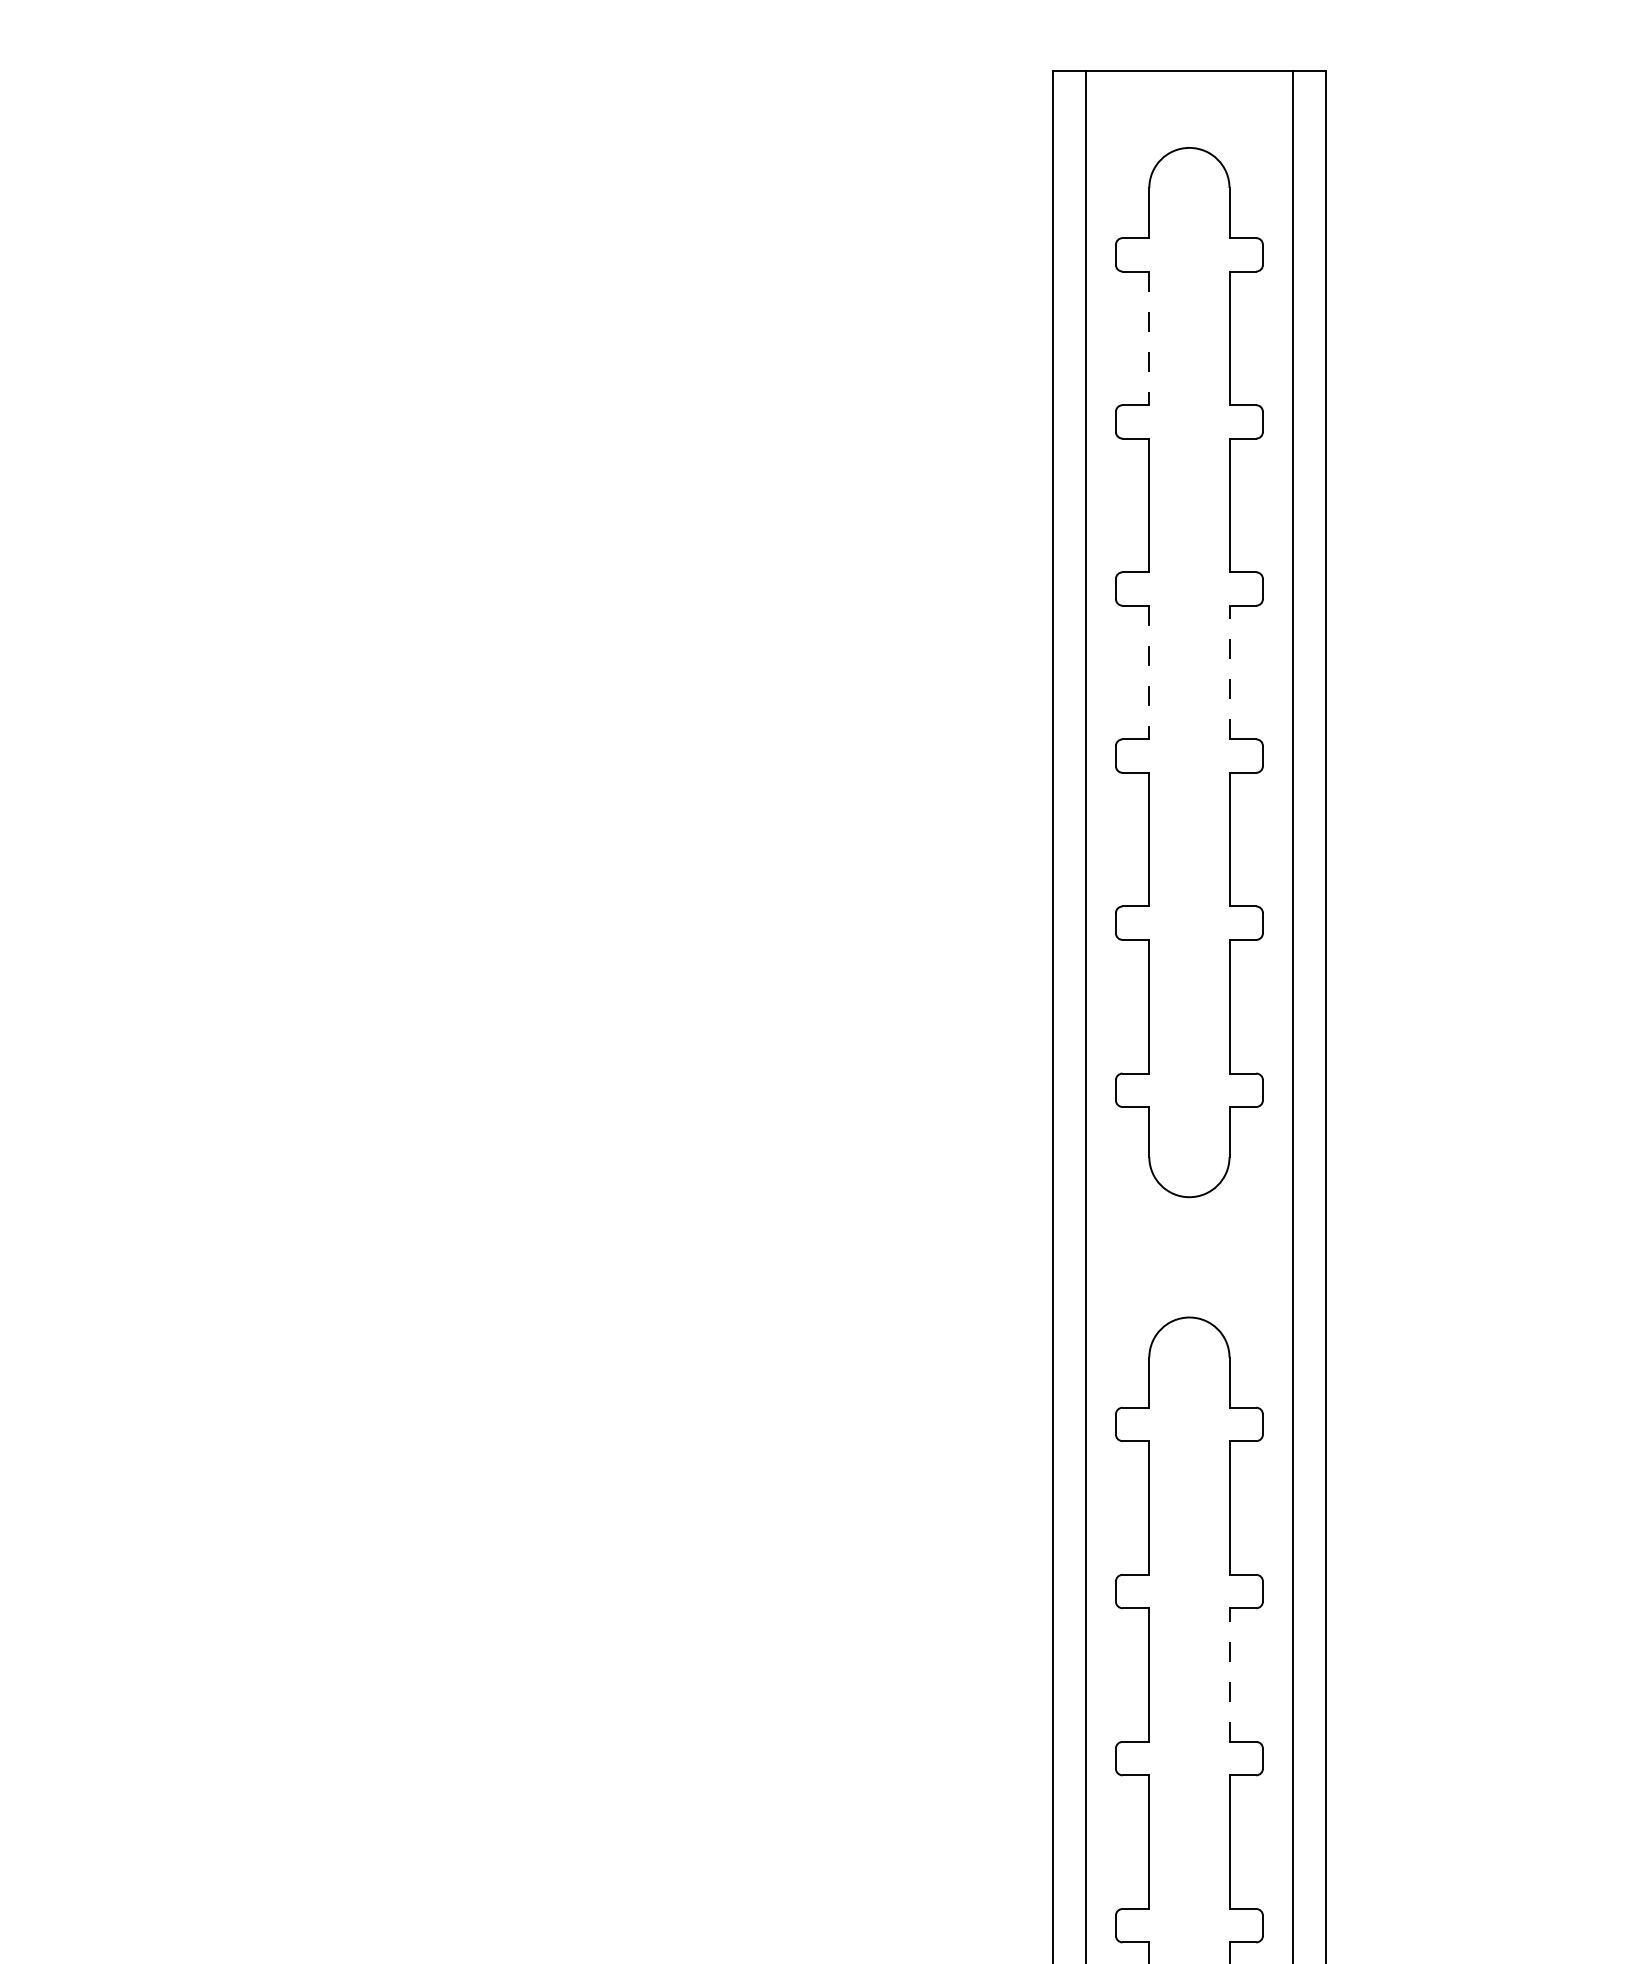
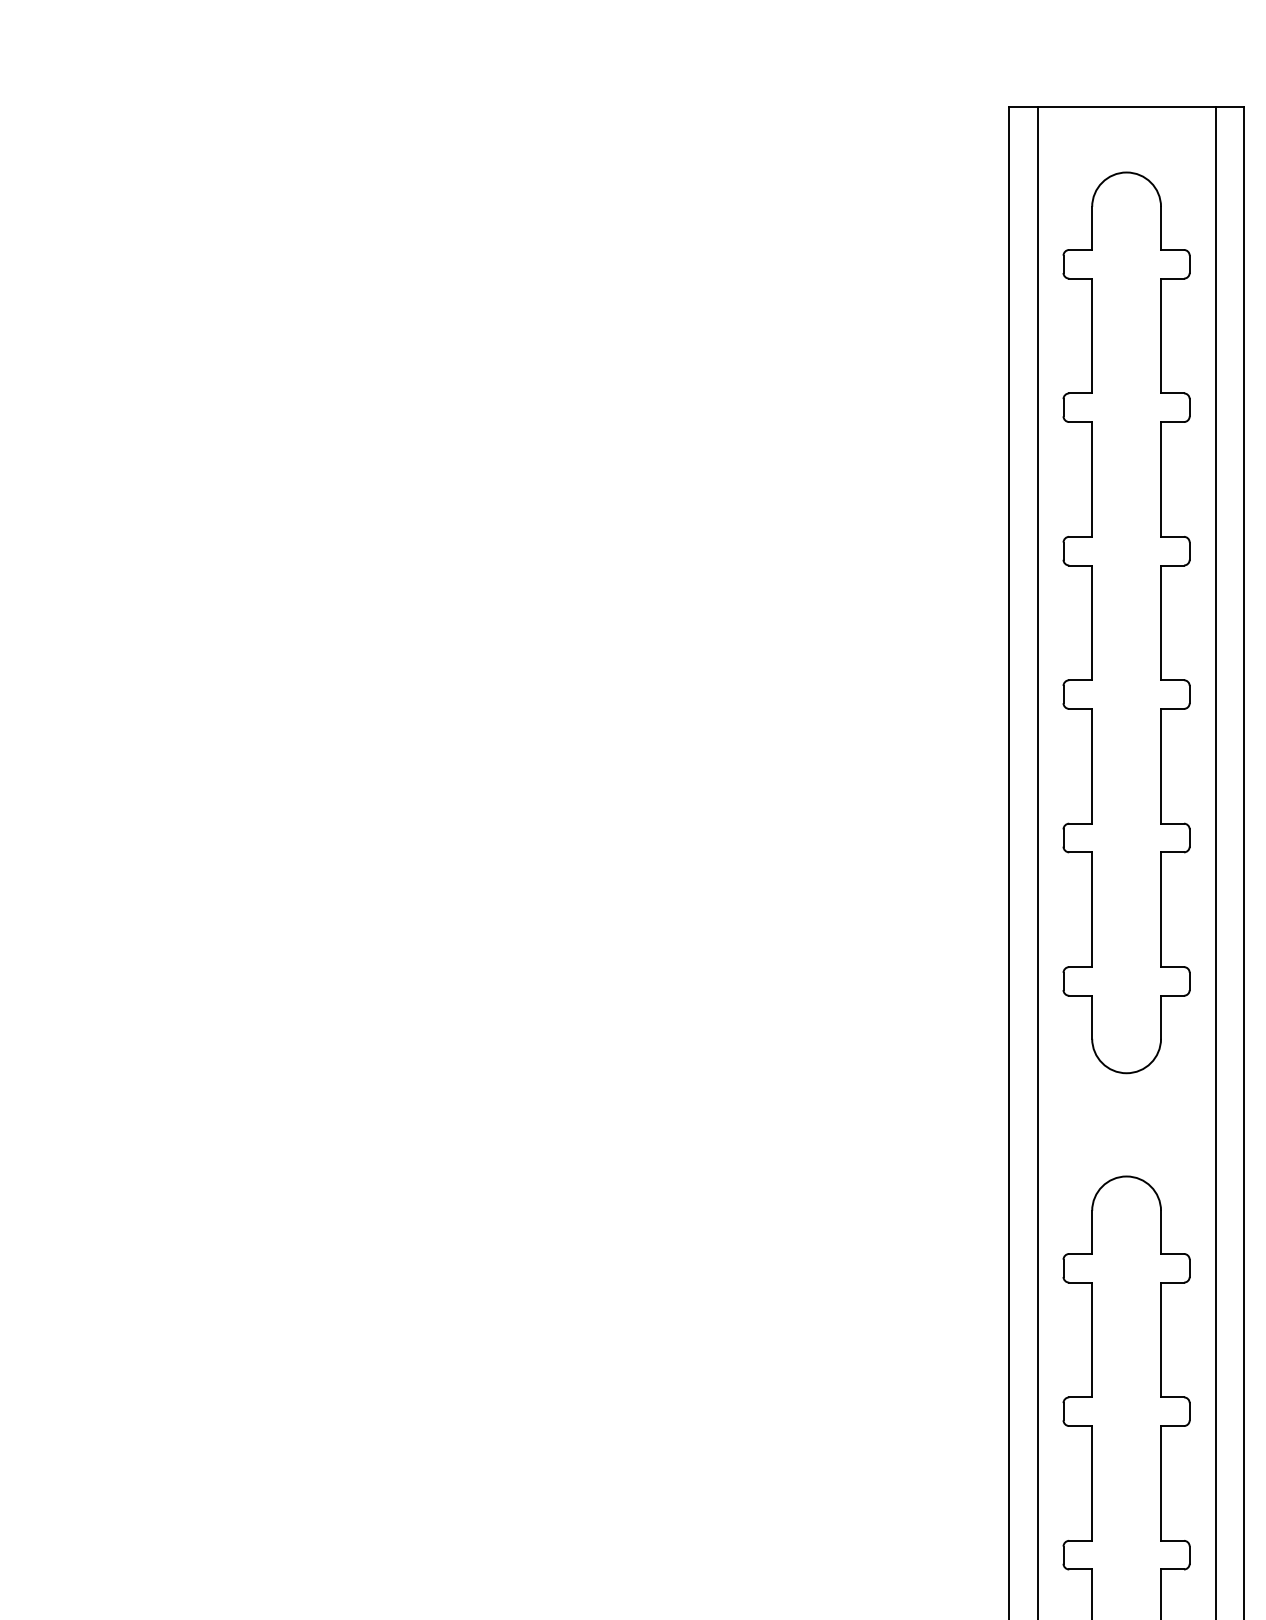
line: (1149, 338) -> (1092, 336), dashed -> solid
line: (1149, 672) -> (1092, 622), dashed -> solid
line: (1229, 672) -> (1161, 622), dashed -> solid
line: (1229, 1675) -> (1161, 1483), dashed -> solid

